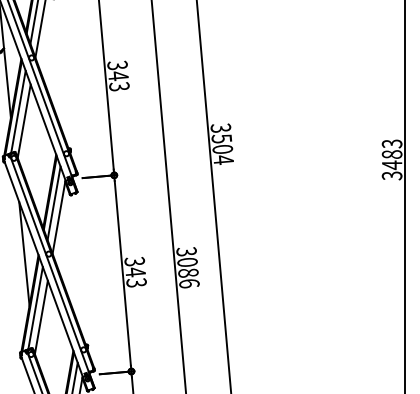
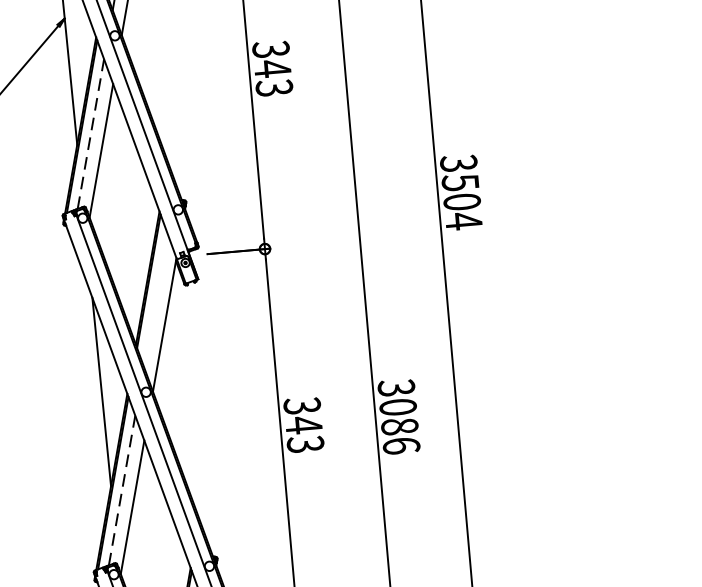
line: (18, 112) -> (91, 134), solid -> dashed
line: (53, 203) -> (154, 300), removed
line: (35, 308) -> (121, 491), solid -> dashed

